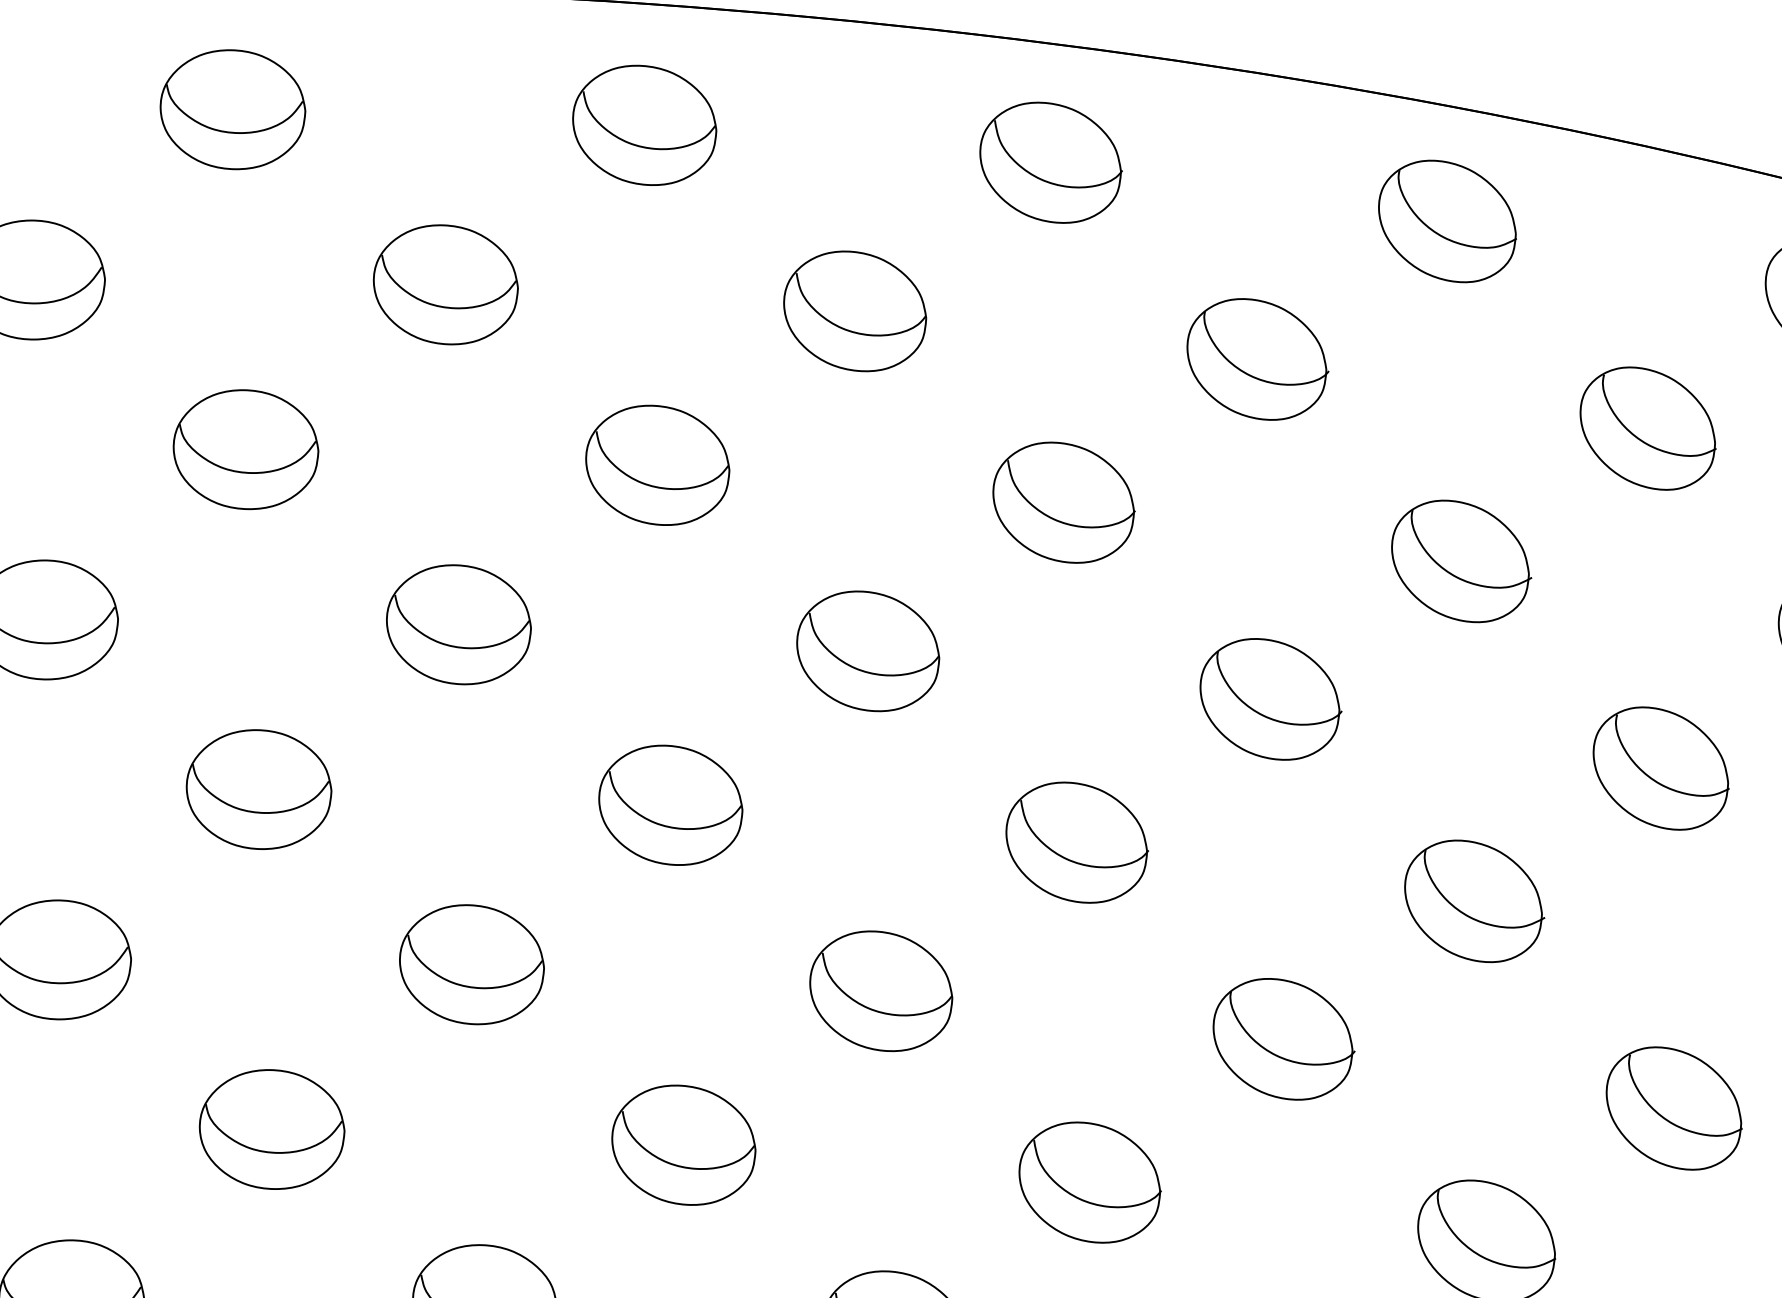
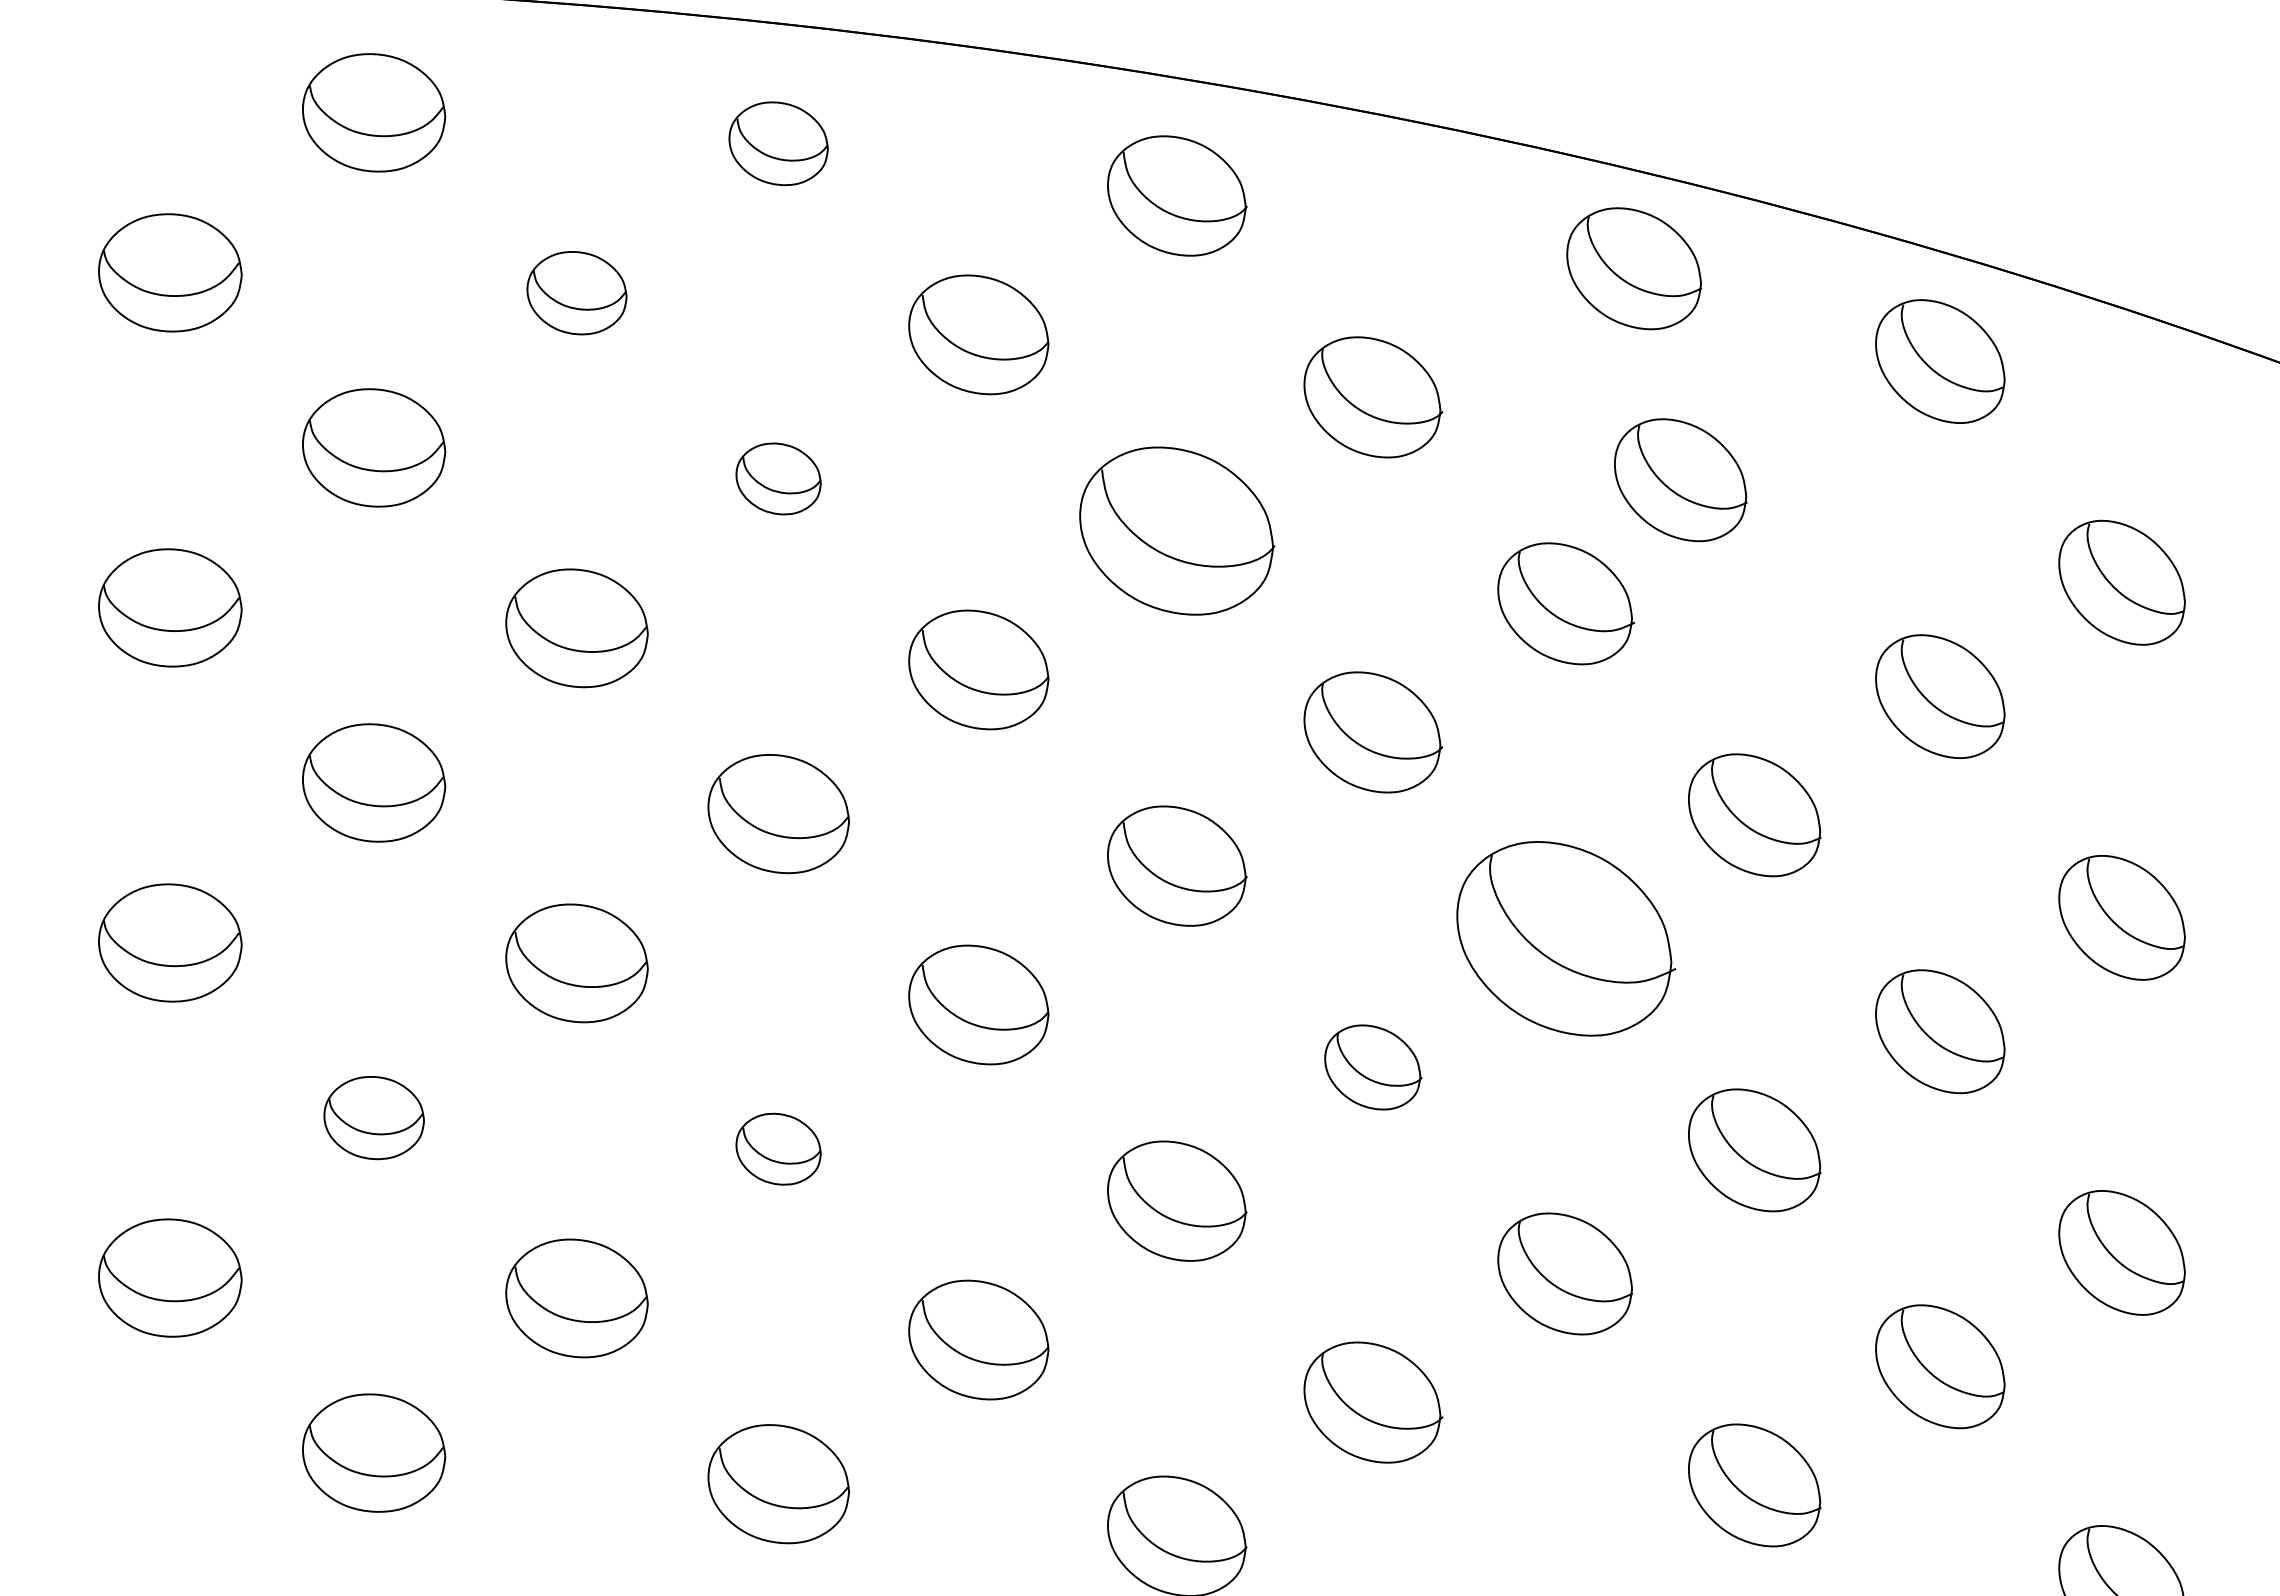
part: (644, 125) -> (778, 143), size x0.7
part: (1446, 221) -> (1633, 268), moved
part: (445, 284) -> (576, 292), size x0.7
part: (1647, 428) -> (1680, 480), moved
part: (657, 464) -> (778, 478), size x0.6
part: (1064, 502) -> (1177, 530), size x1.4
part: (1474, 900) -> (1566, 938), size x1.6
part: (1284, 1039) -> (1373, 1067), size x0.7
part: (272, 1128) -> (374, 1117), size x0.7
part: (683, 1145) -> (778, 1149), size x0.6

